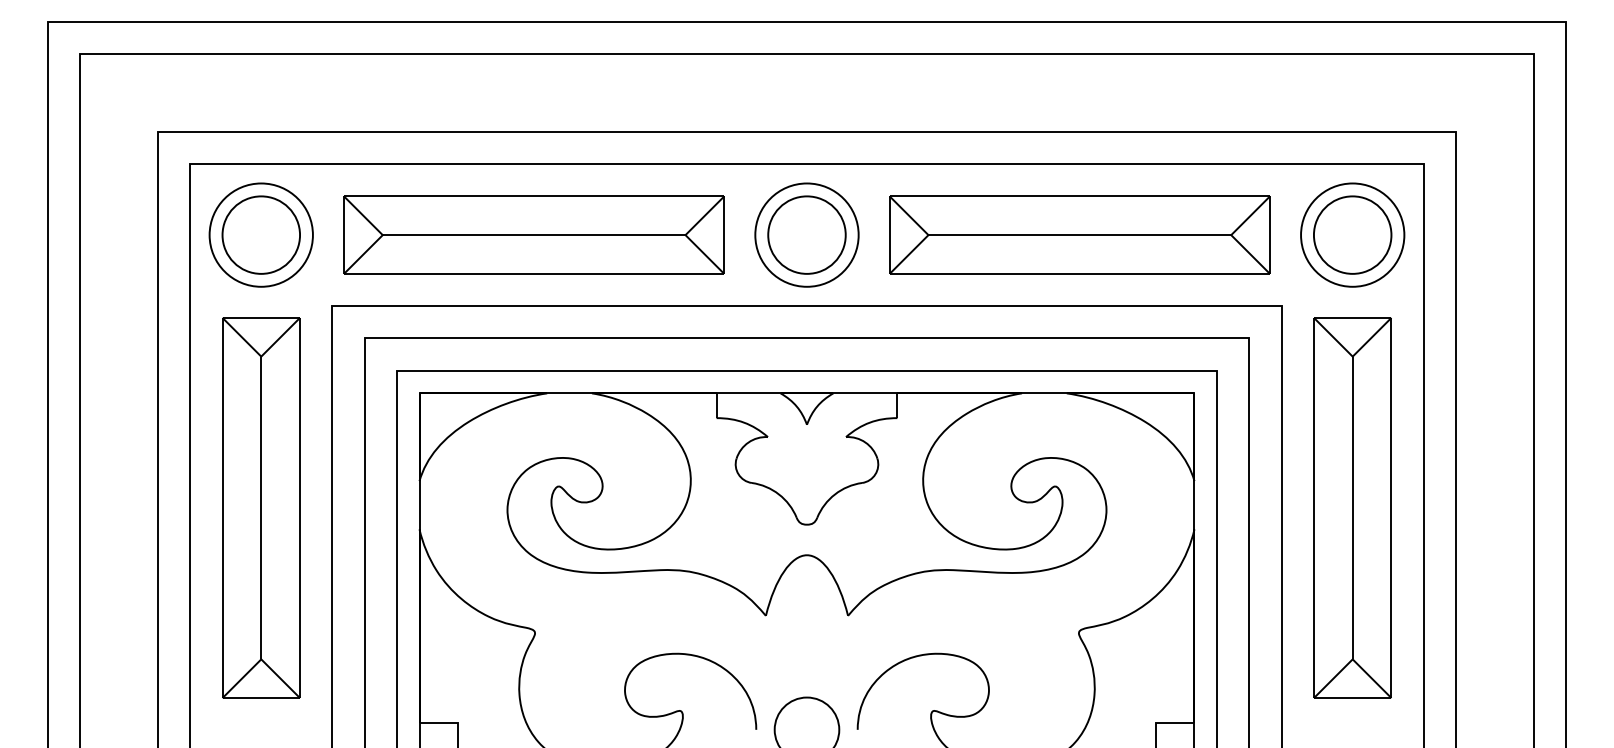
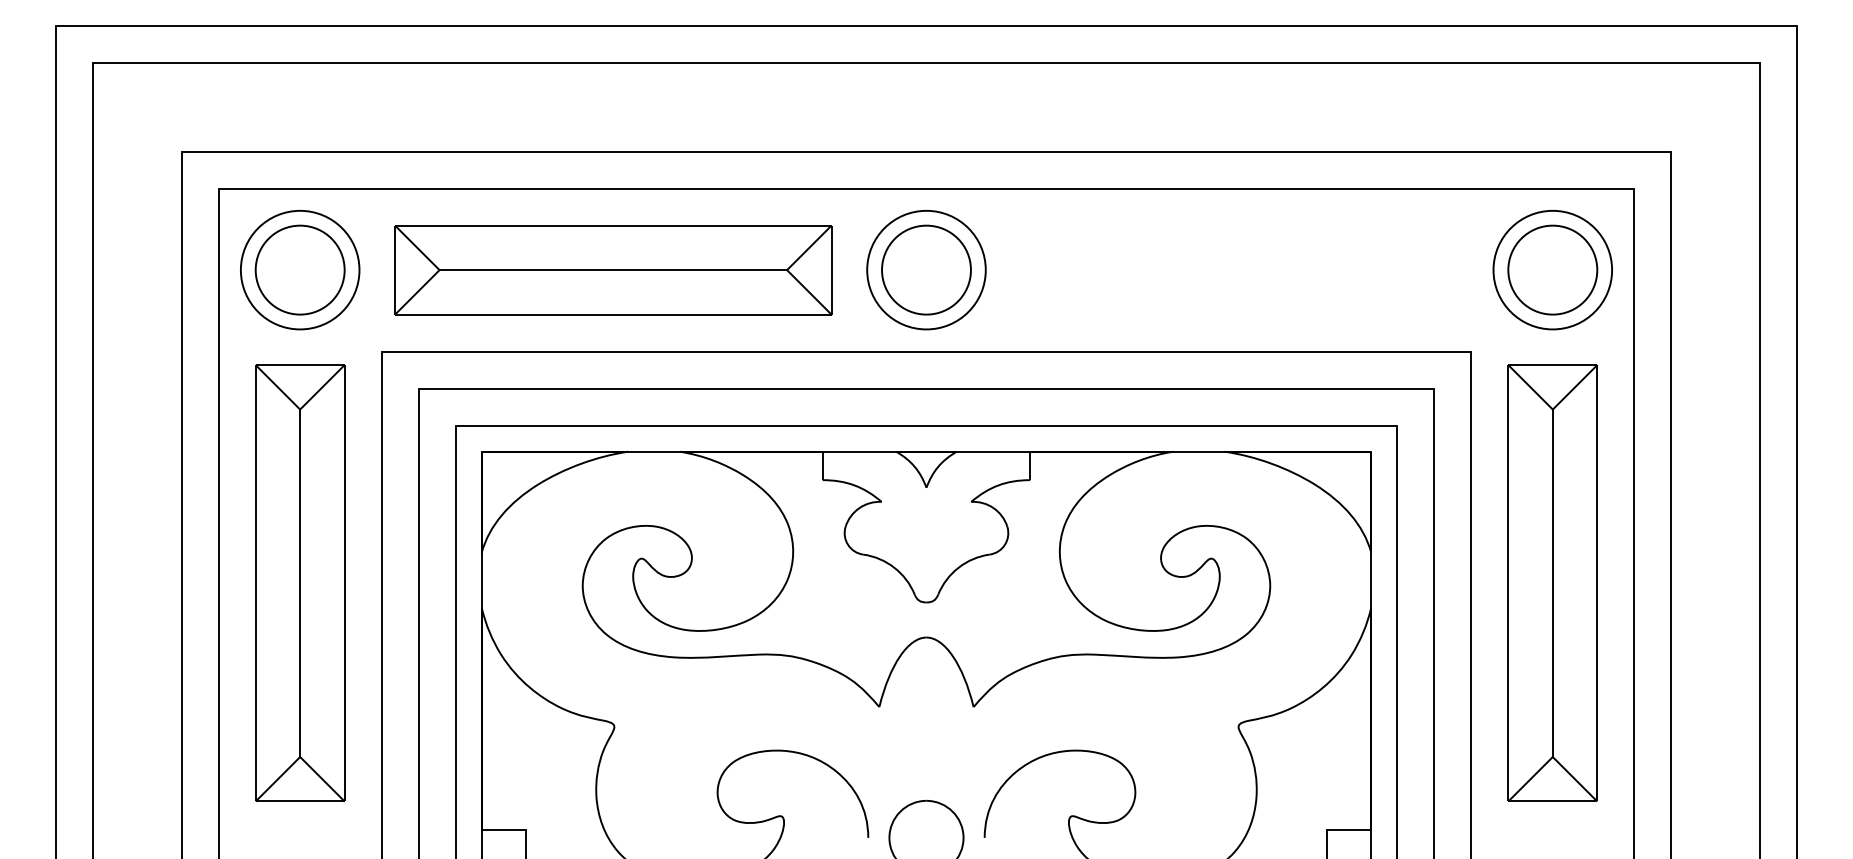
part: (1079, 235) -> (1239, 270), removed

